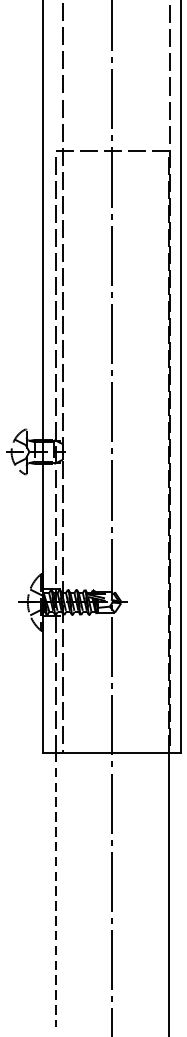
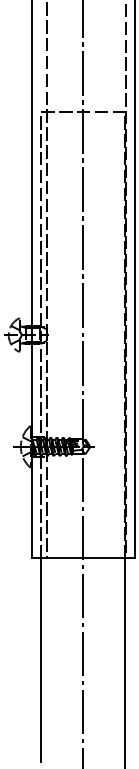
line: (55, 890) -> (41, 660), dashed -> solid

